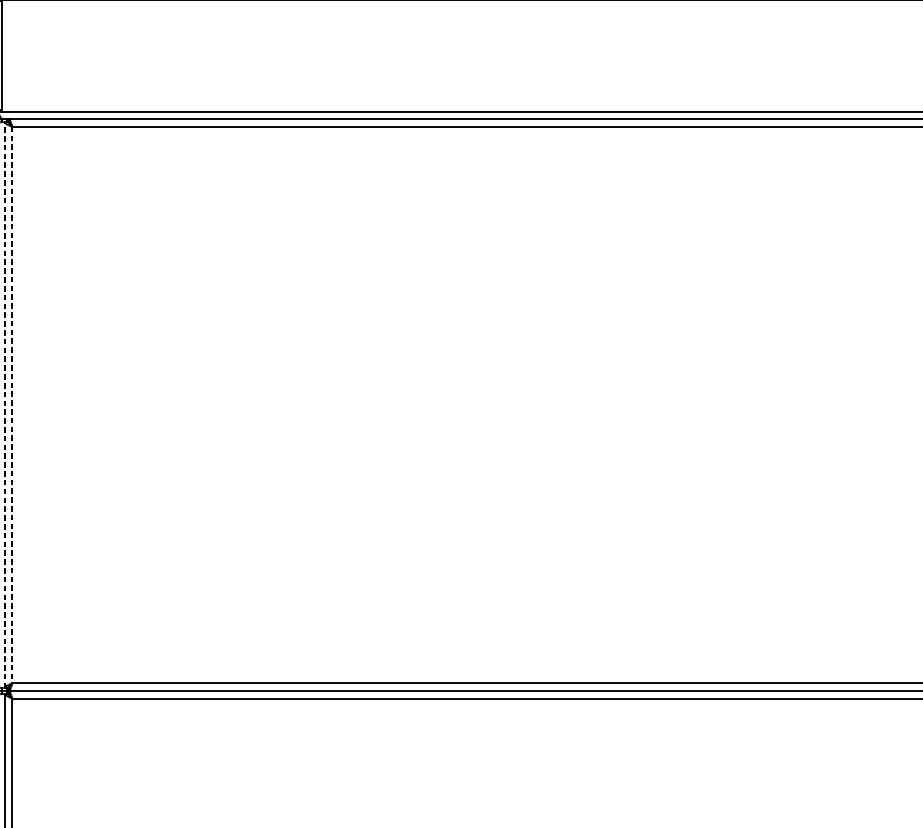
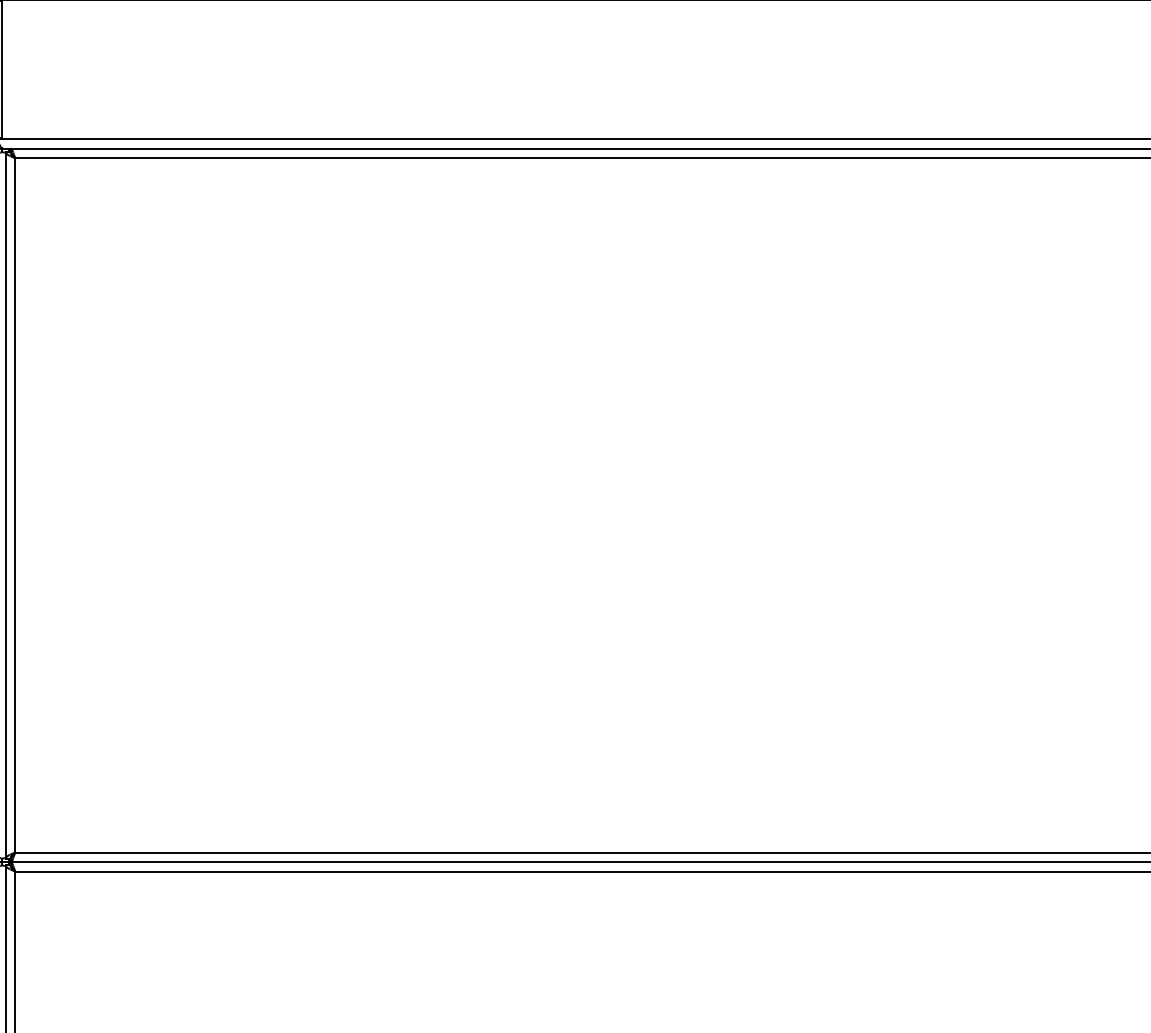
line: (4, 404) -> (5, 504), dashed -> solid
line: (12, 405) -> (15, 505), dashed -> solid

